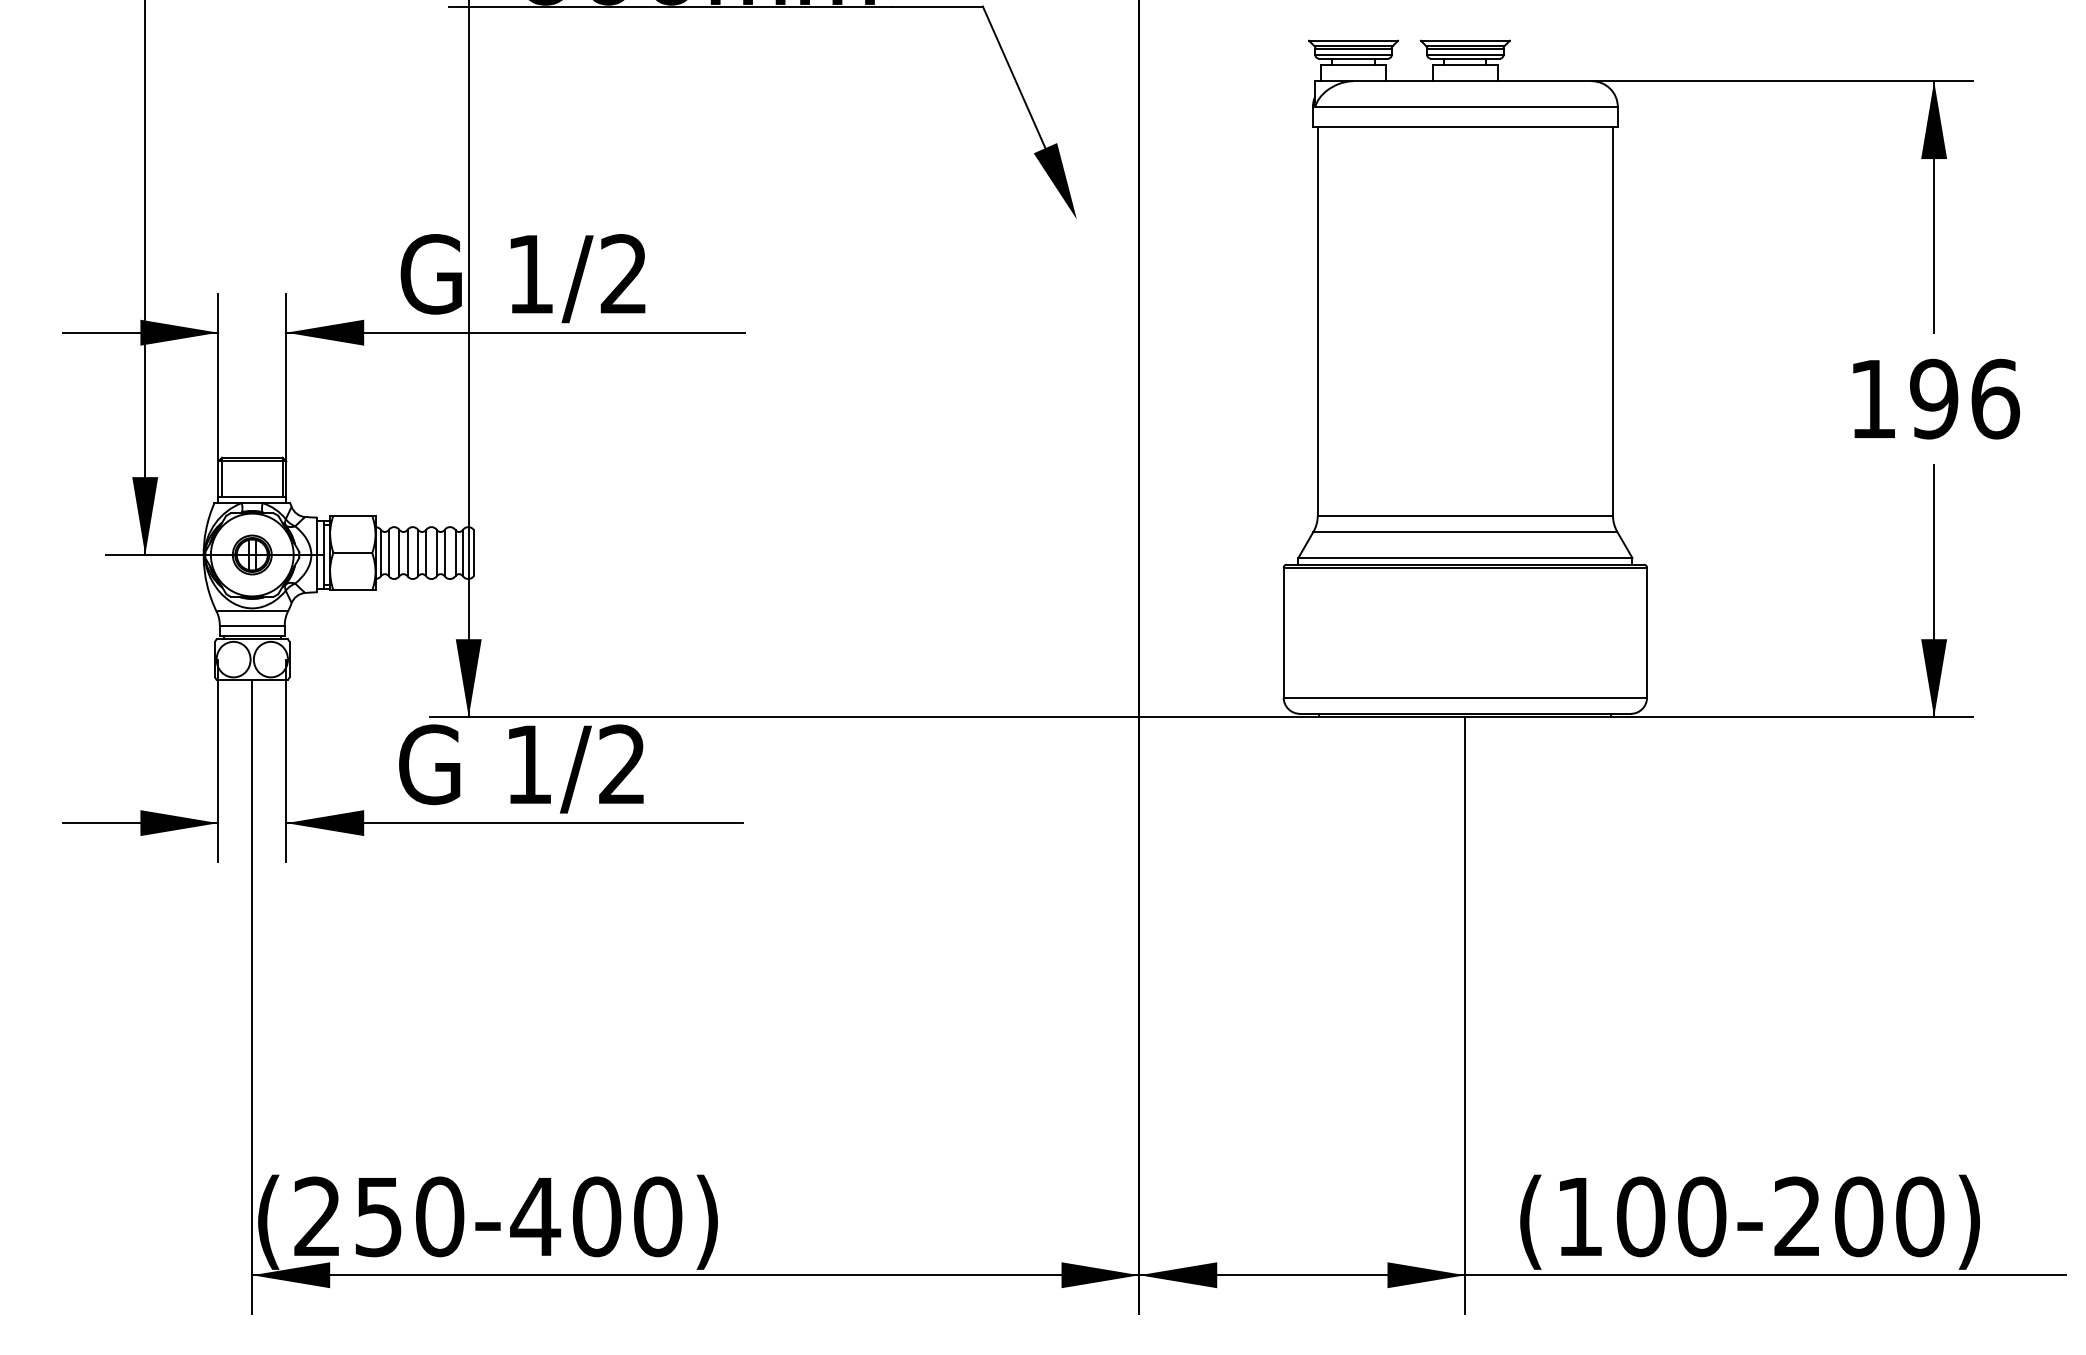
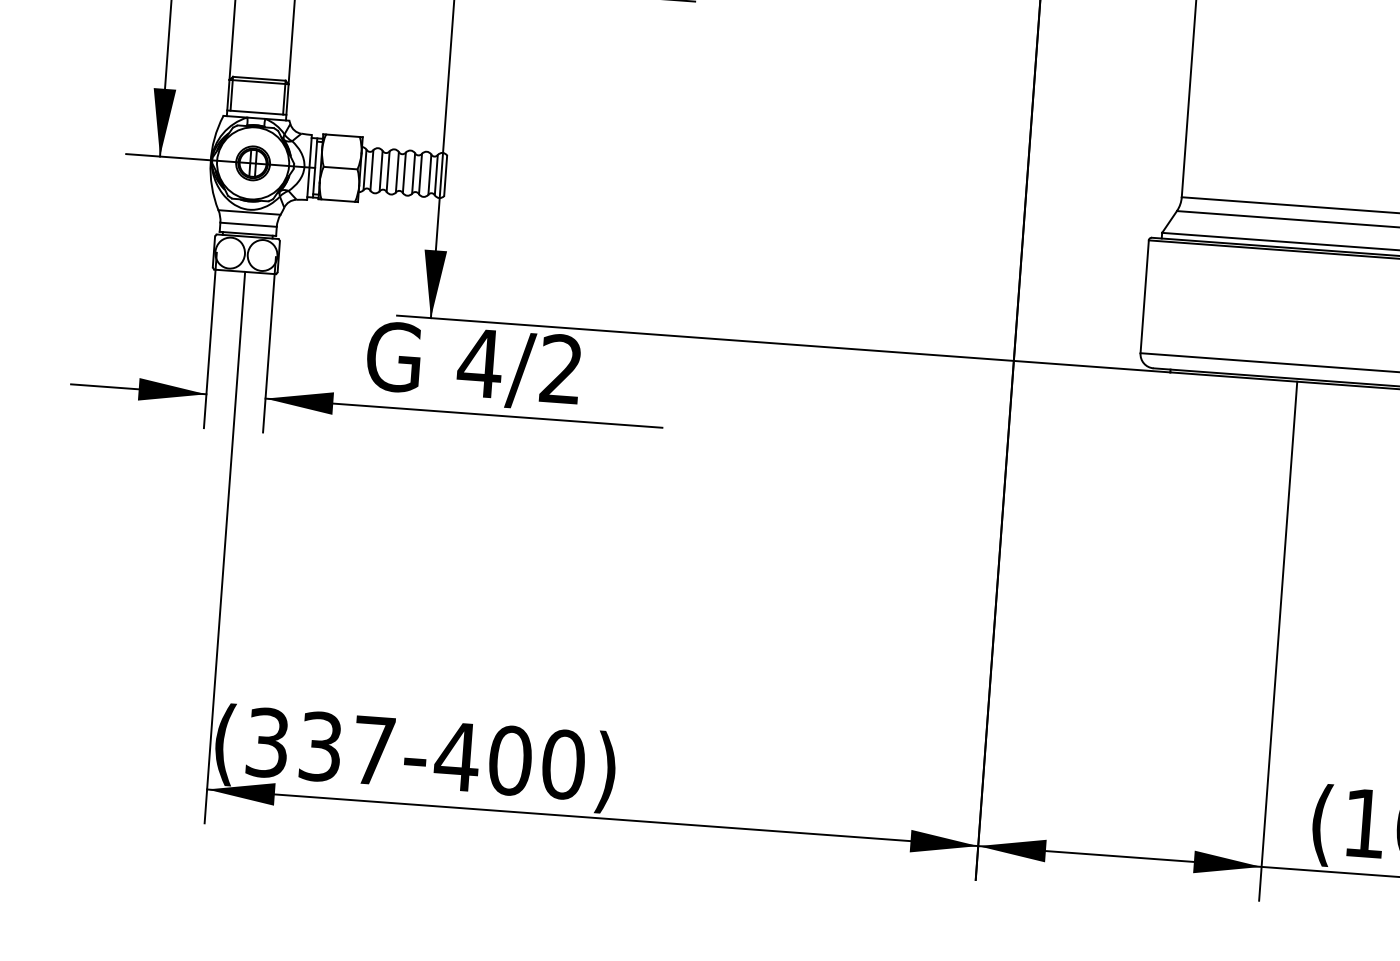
text: (528, 764) -> (479, 363), 1/2 -> 4/2
text: (379, 1216) -> (321, 746), (250-400) -> (337-400)

